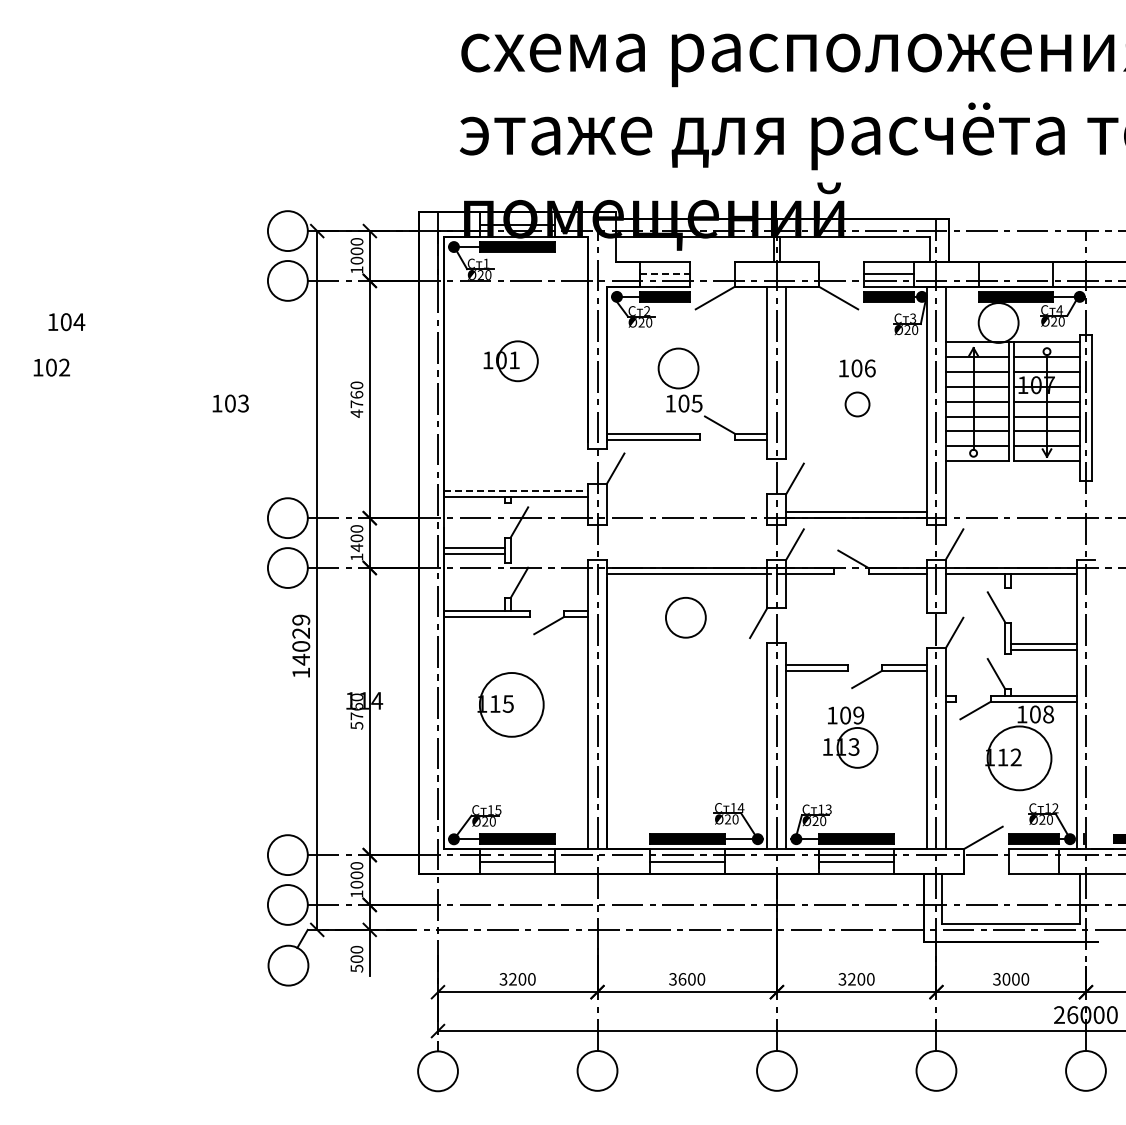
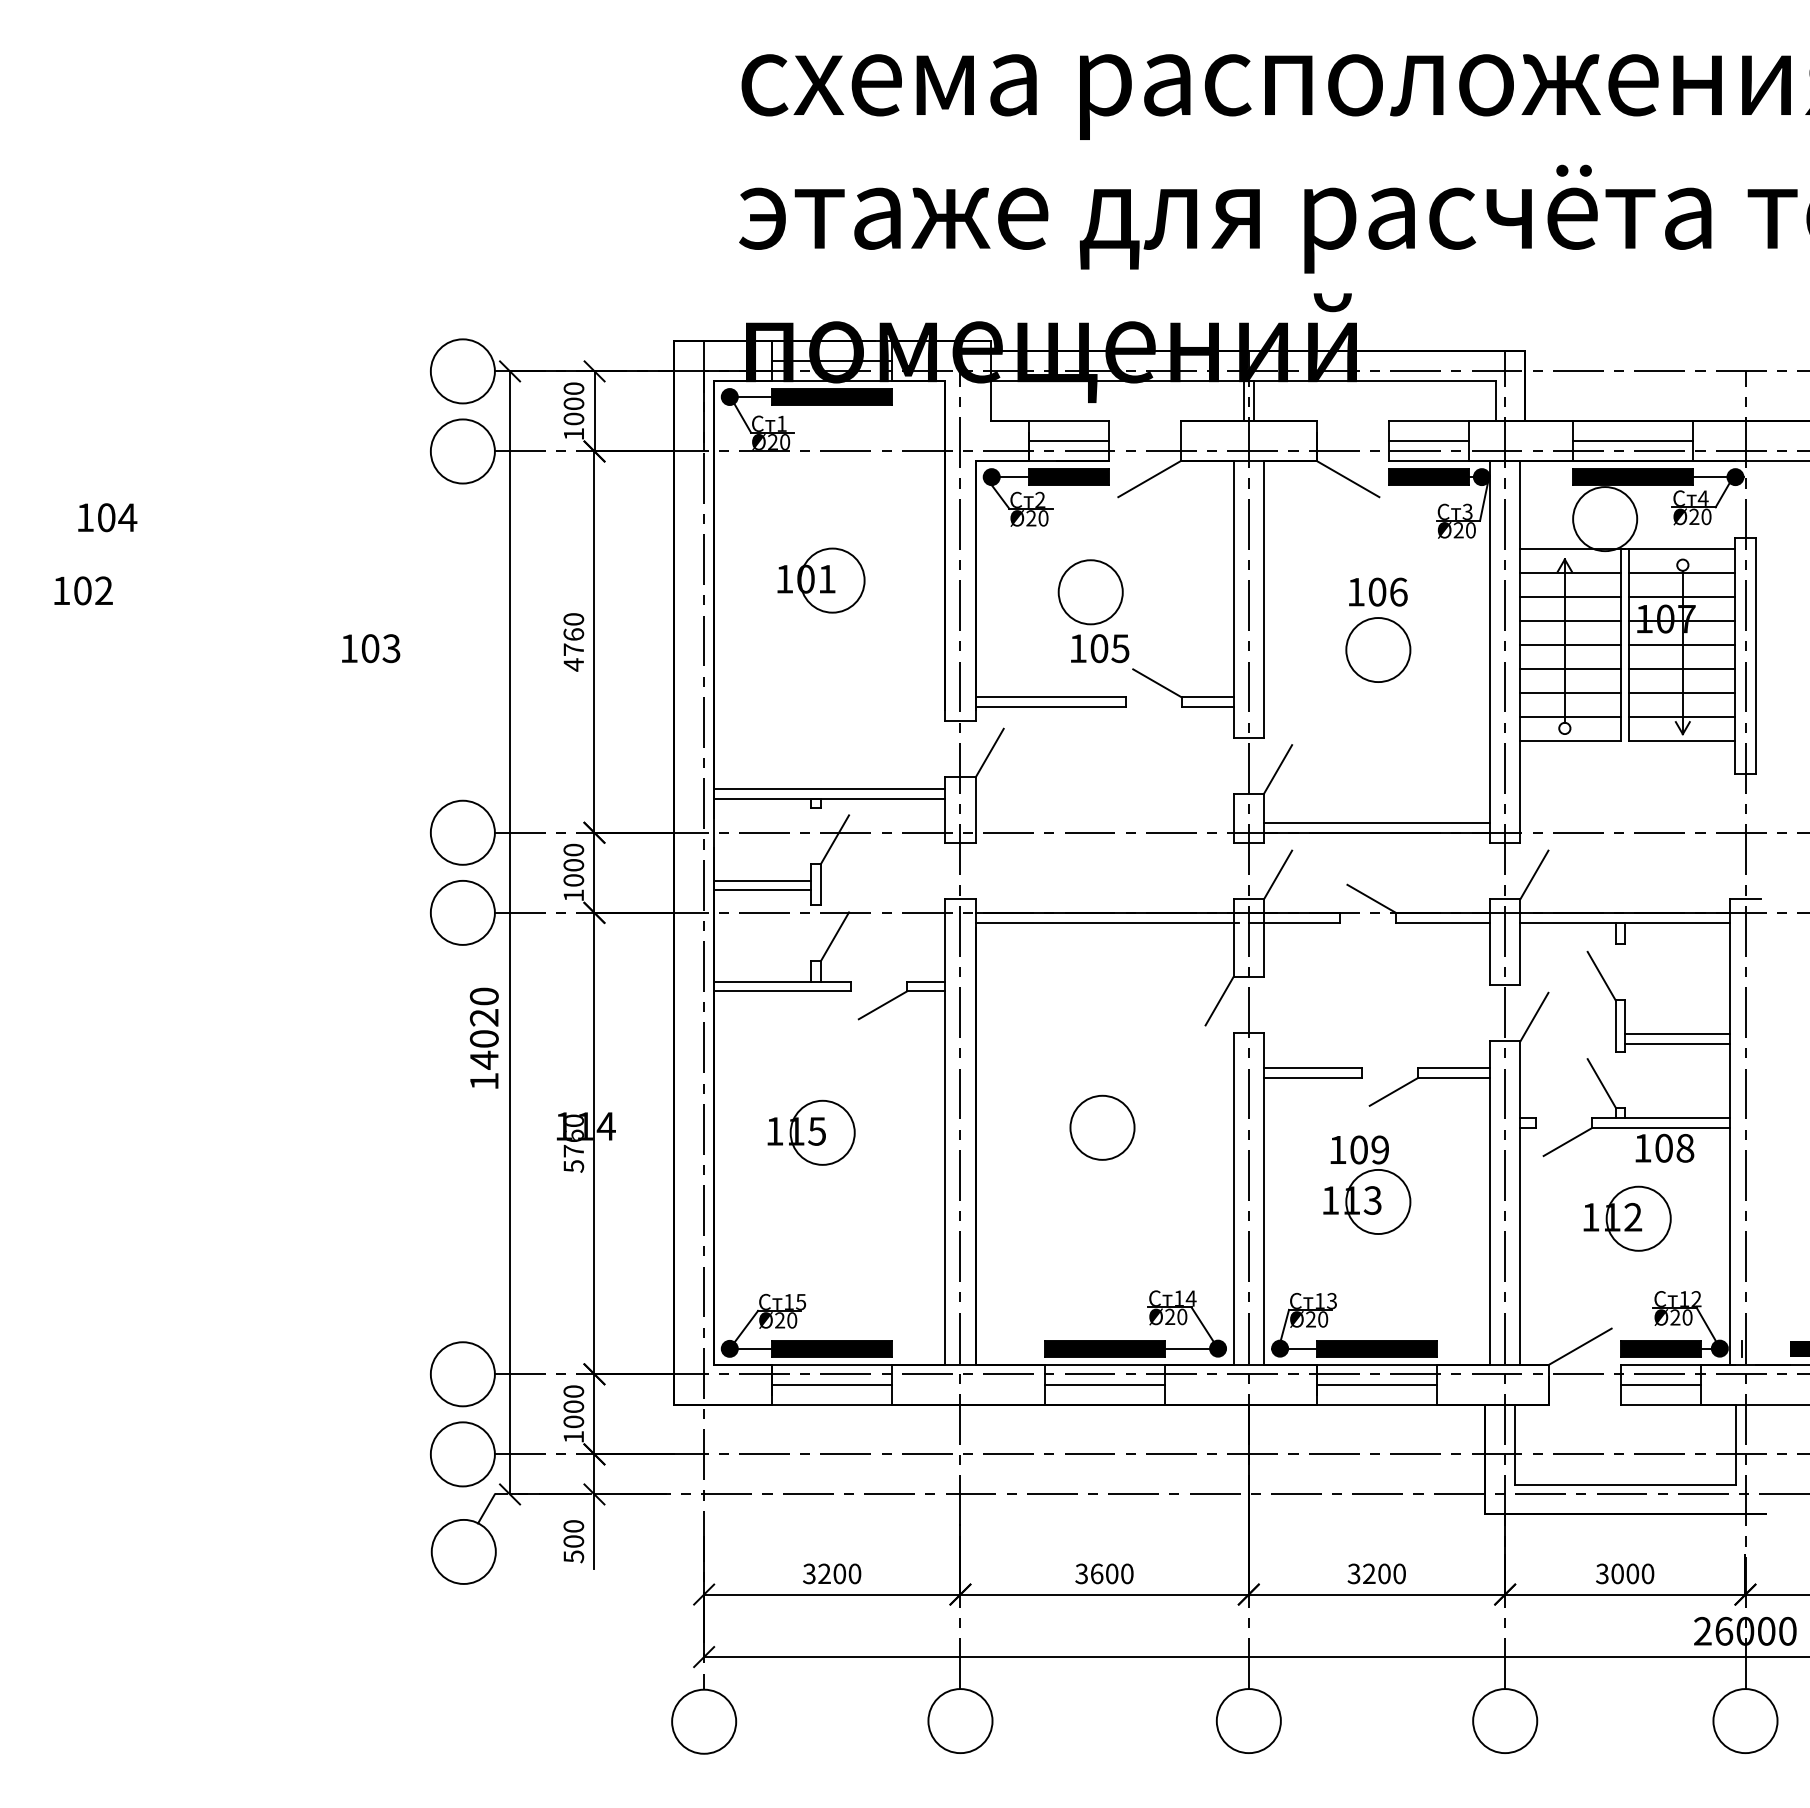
line: (664, 274) -> (1068, 441), dashed -> solid
line: (1015, 274) -> (1632, 441), added
circle: (857, 404) -> (1378, 650), size x1.67
line: (516, 490) -> (830, 788), dashed -> solid
text: (356, 547) -> (573, 879), 1400 -> 1000
circle: (685, 617) -> (1101, 1127), moved
text: (301, 619) -> (484, 995), 14029 -> 14020
circle: (511, 704) -> (822, 1132), size x0.62
circle: (1019, 758) -> (1638, 1218), size x0.62
line: (1033, 861) -> (1661, 1384), added

